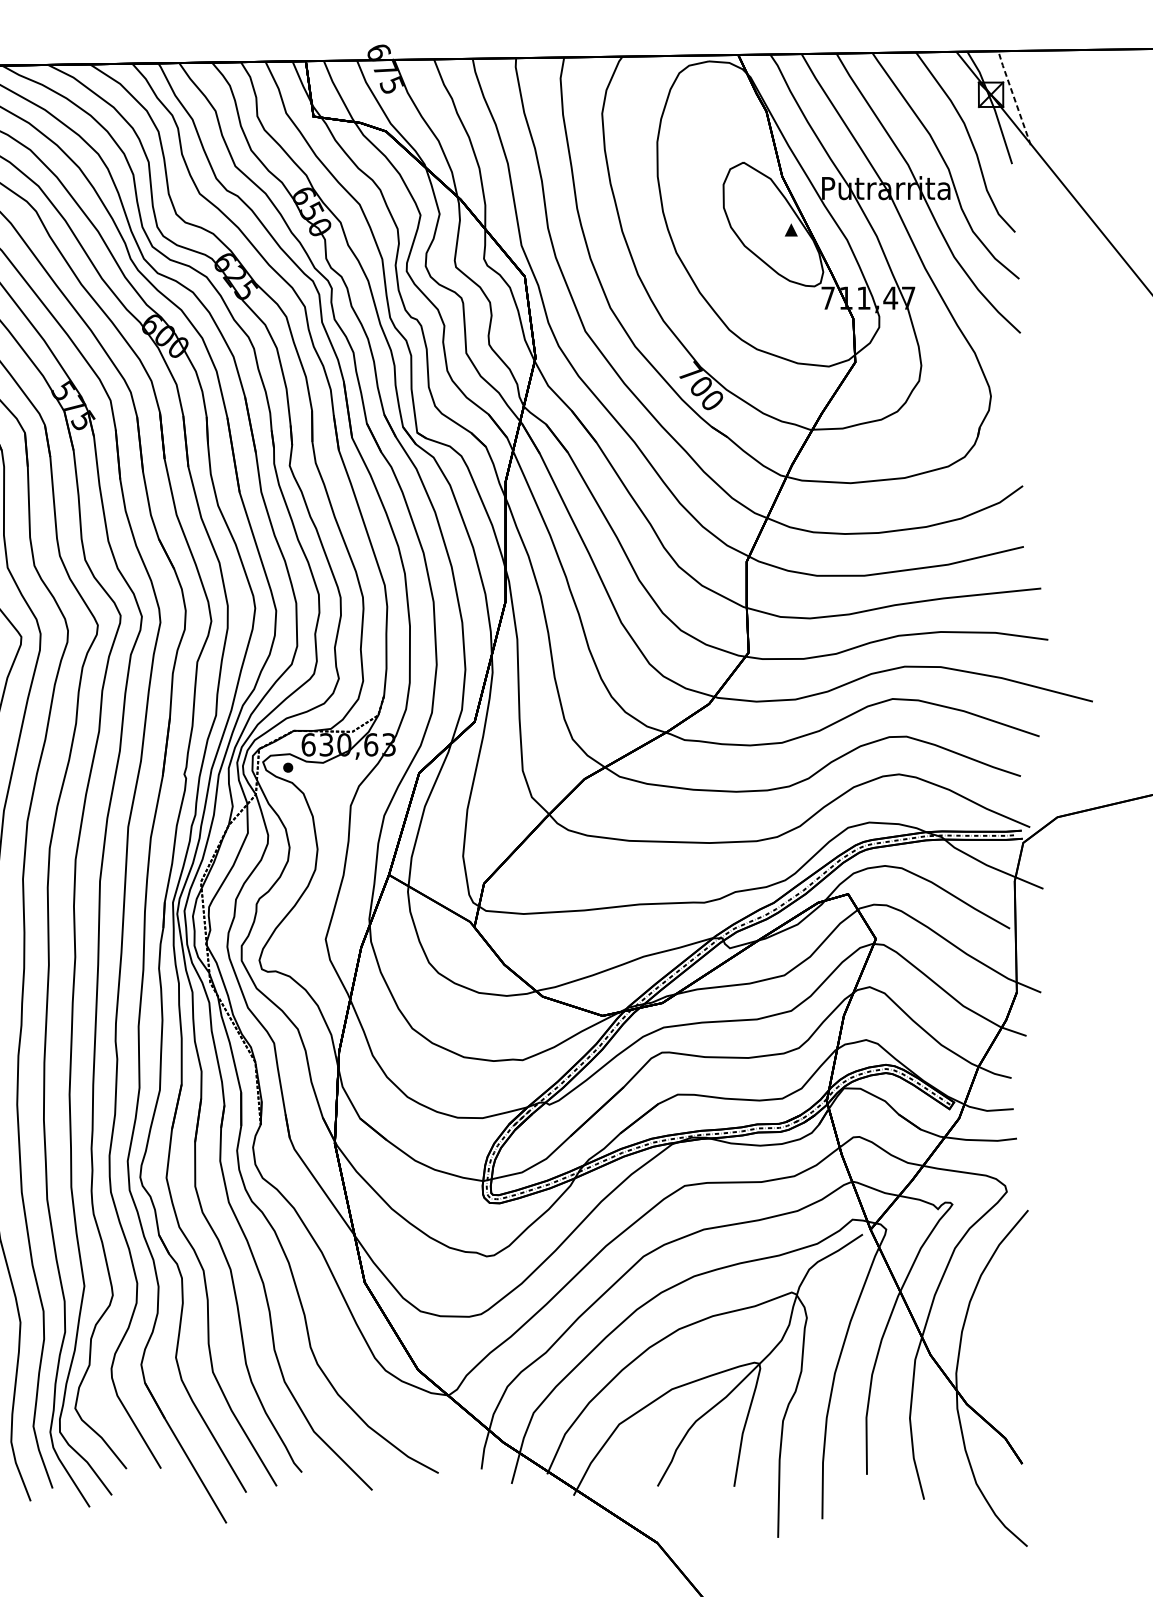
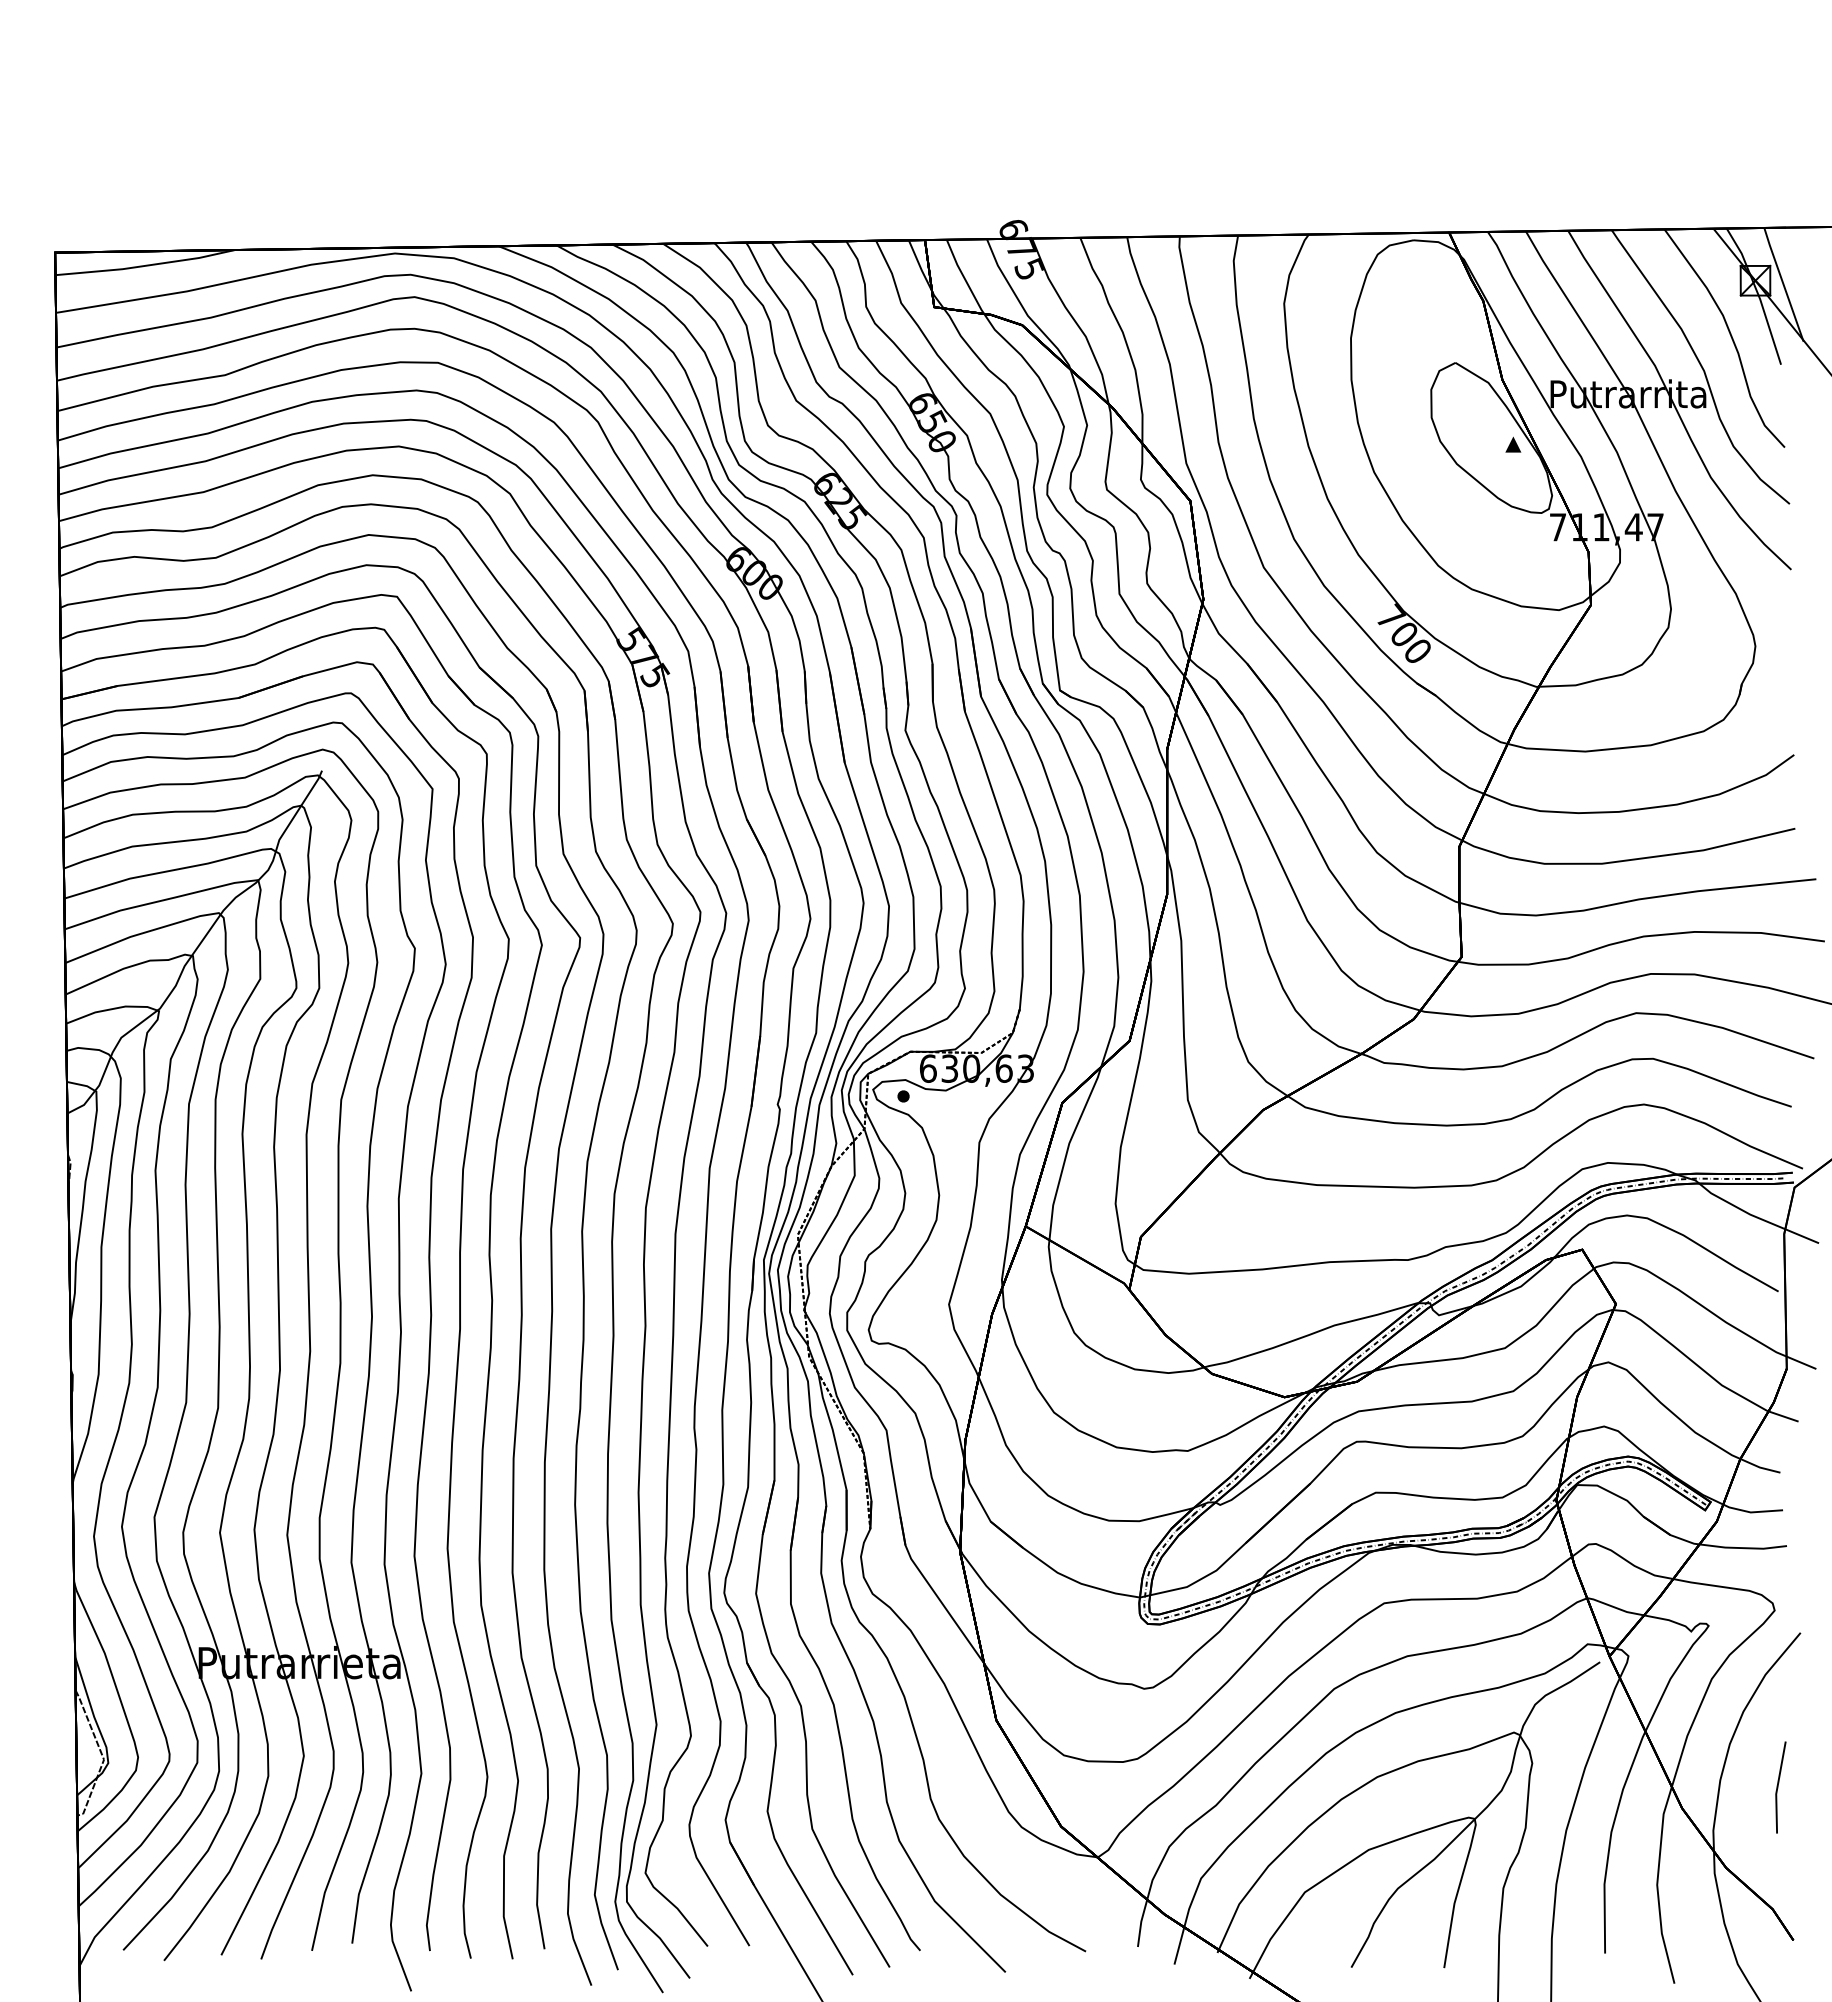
line: (1014, 97) -> (1783, 283), dashed -> solid
line: (1010, 1337) -> (1778, 1787), added

